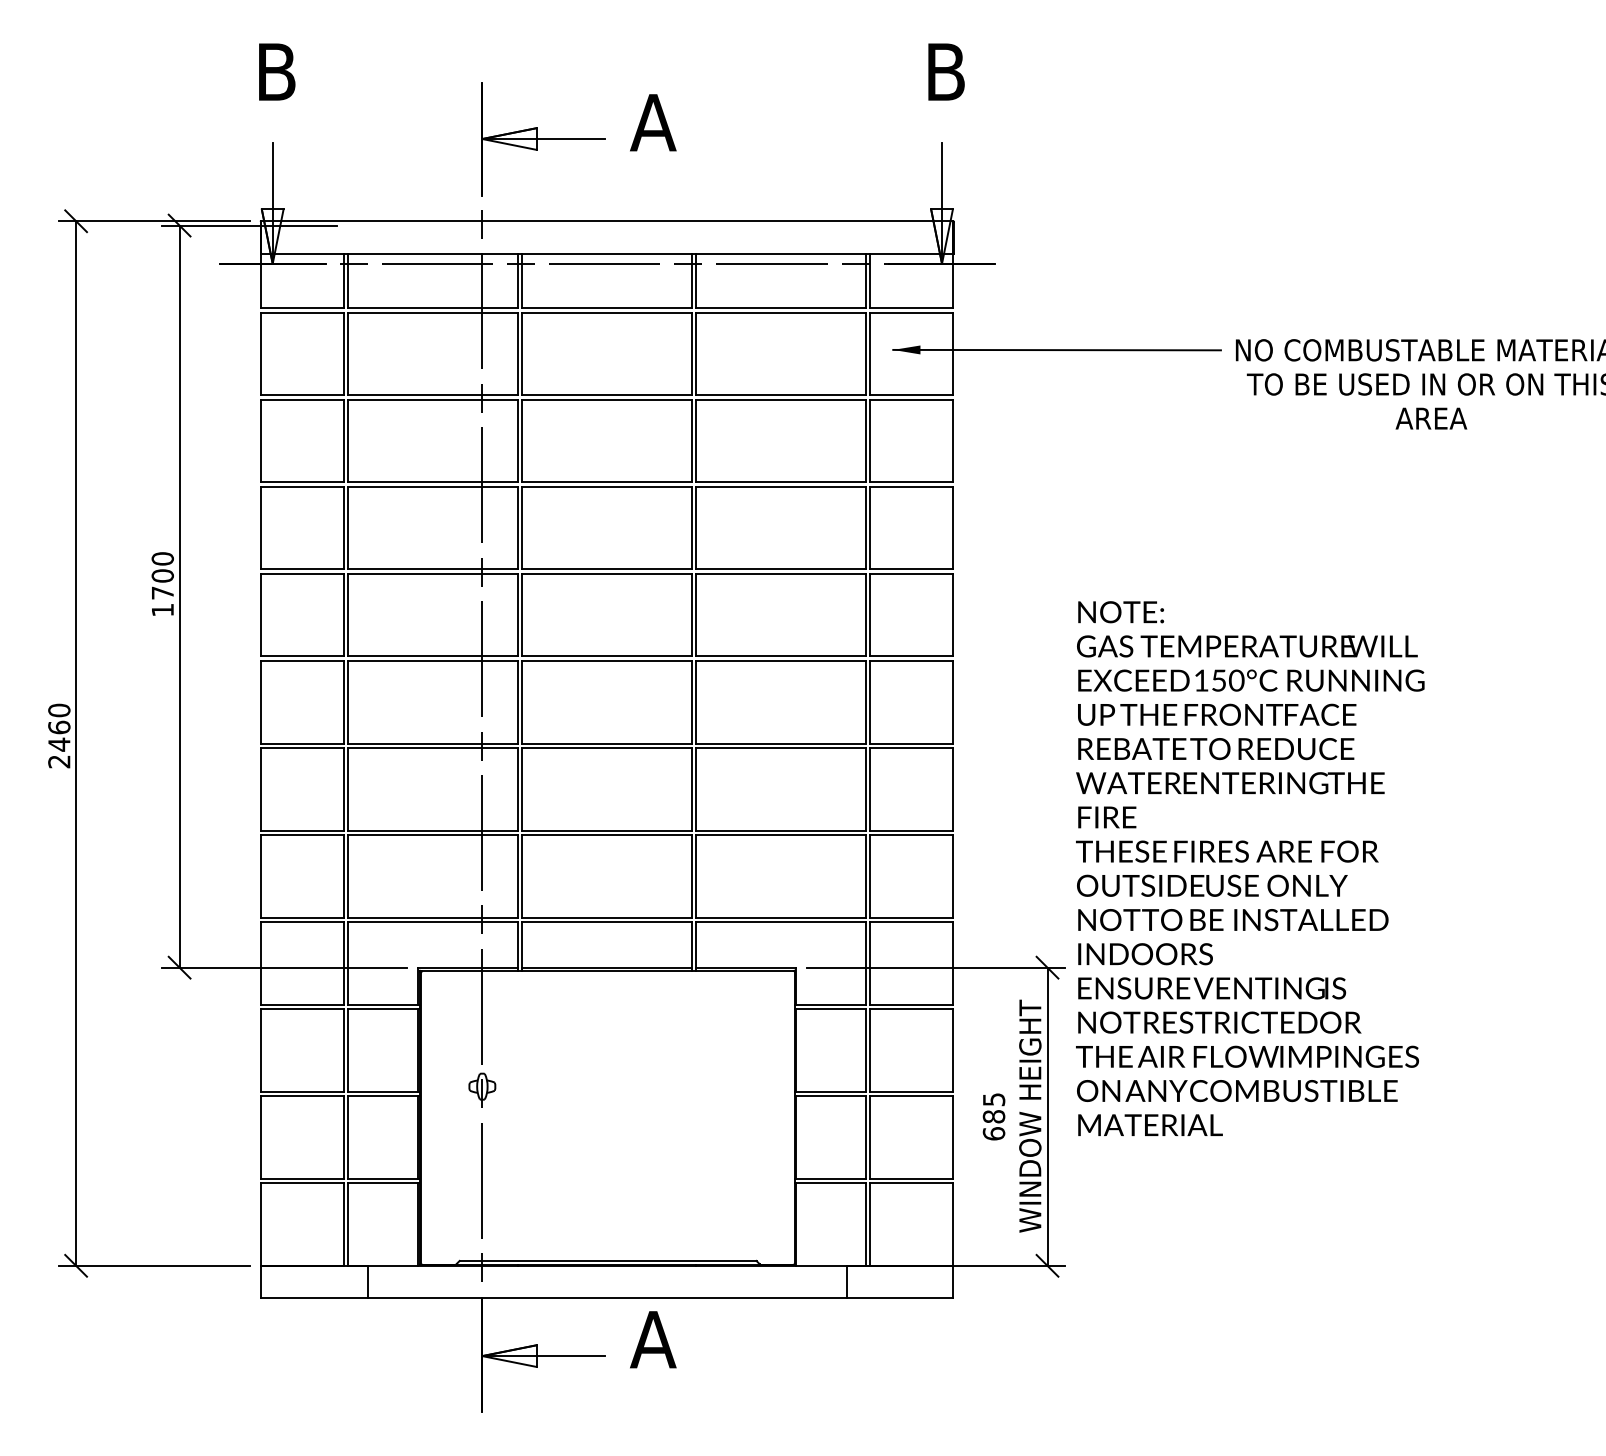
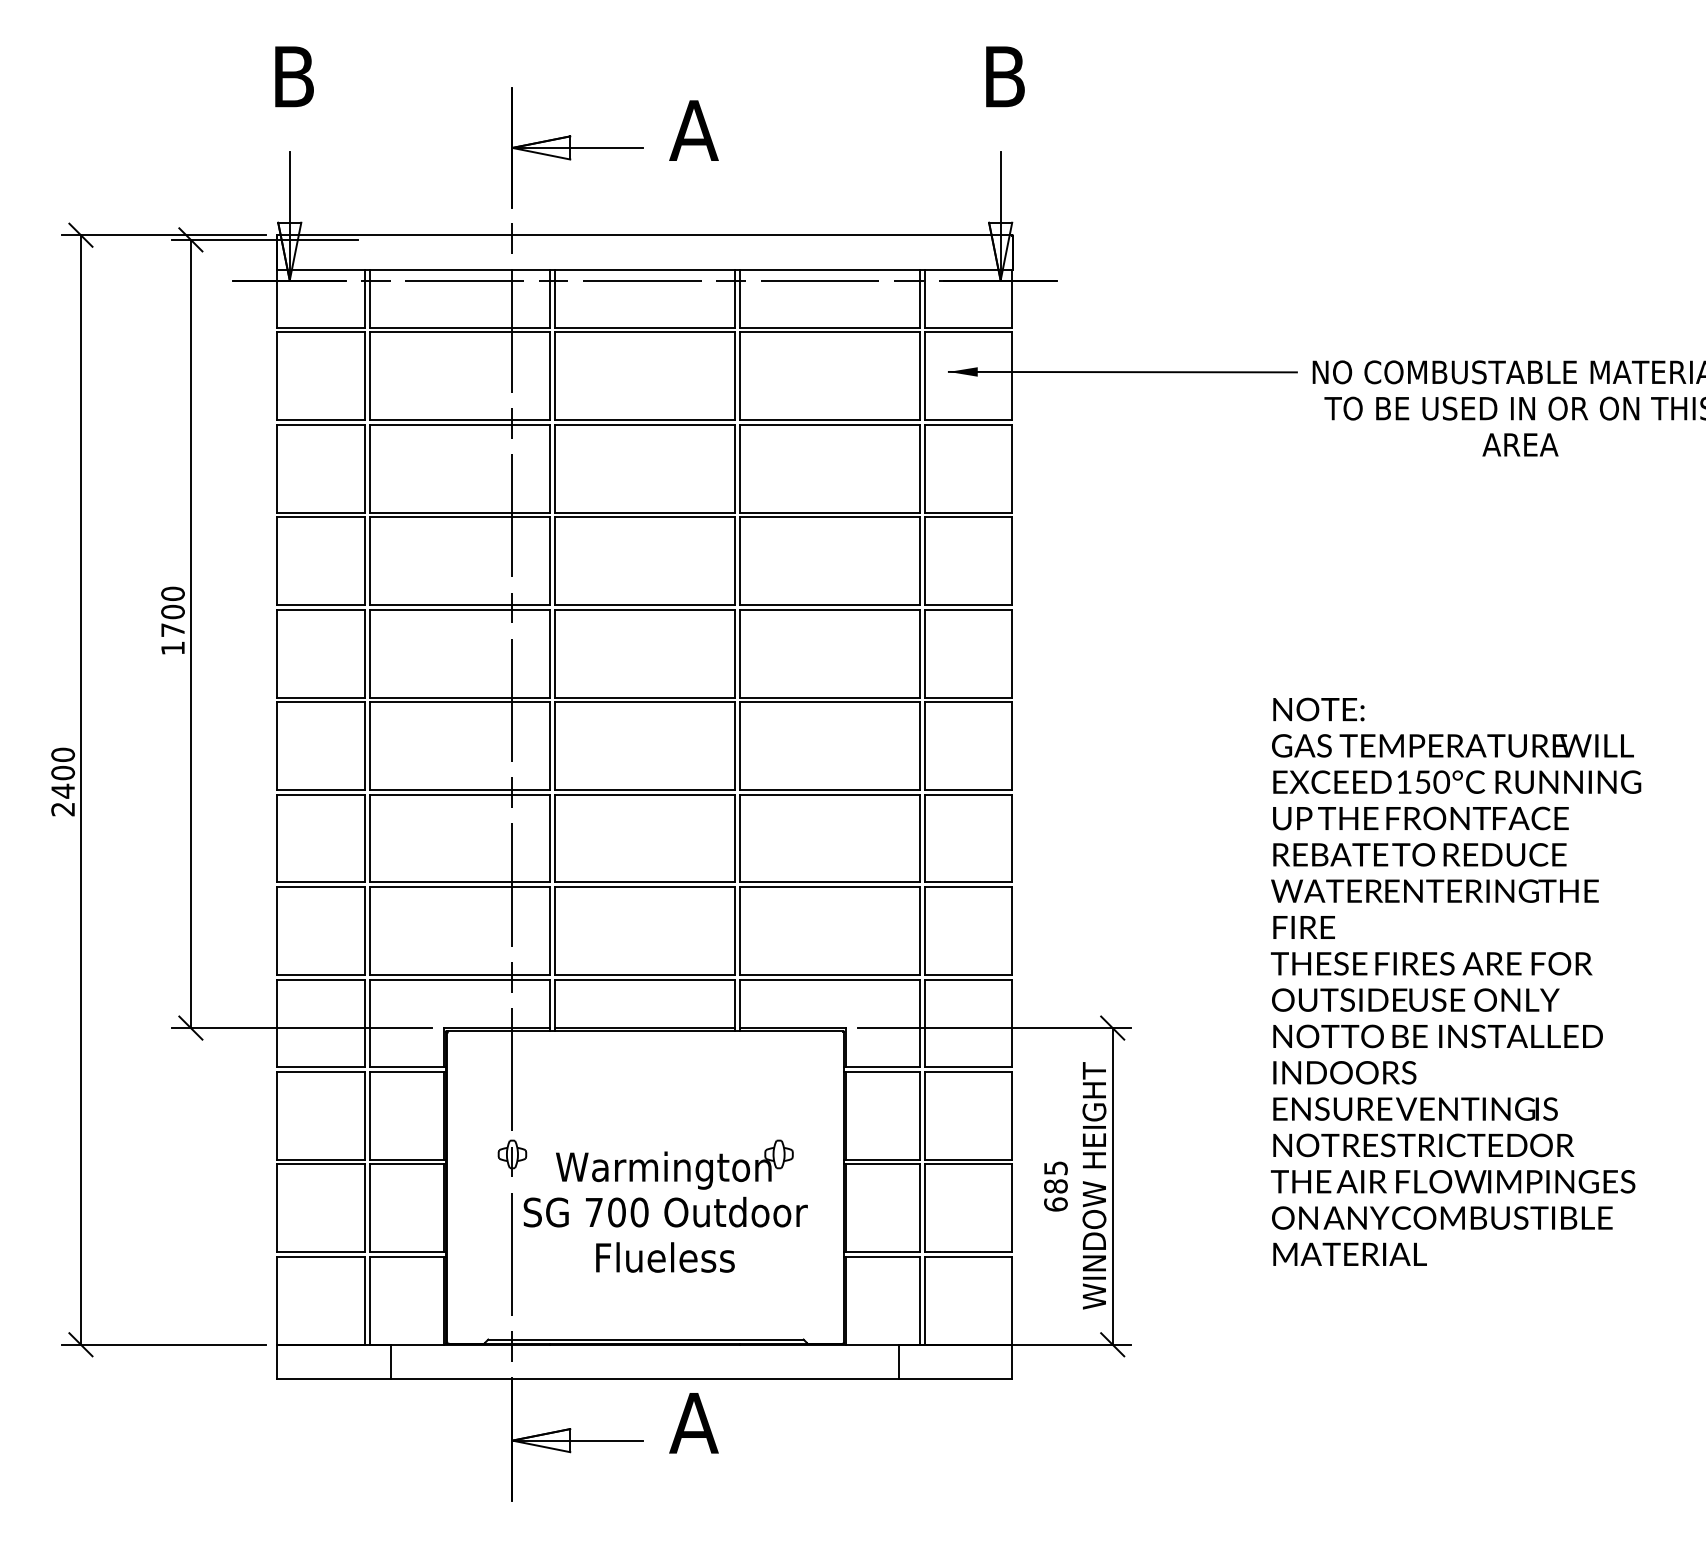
text: (58, 727) -> (62, 772), 2460 -> 2400
text: (1250, 868) -> (1456, 981), moved
part: (626, 1134) -> (665, 1205), added

